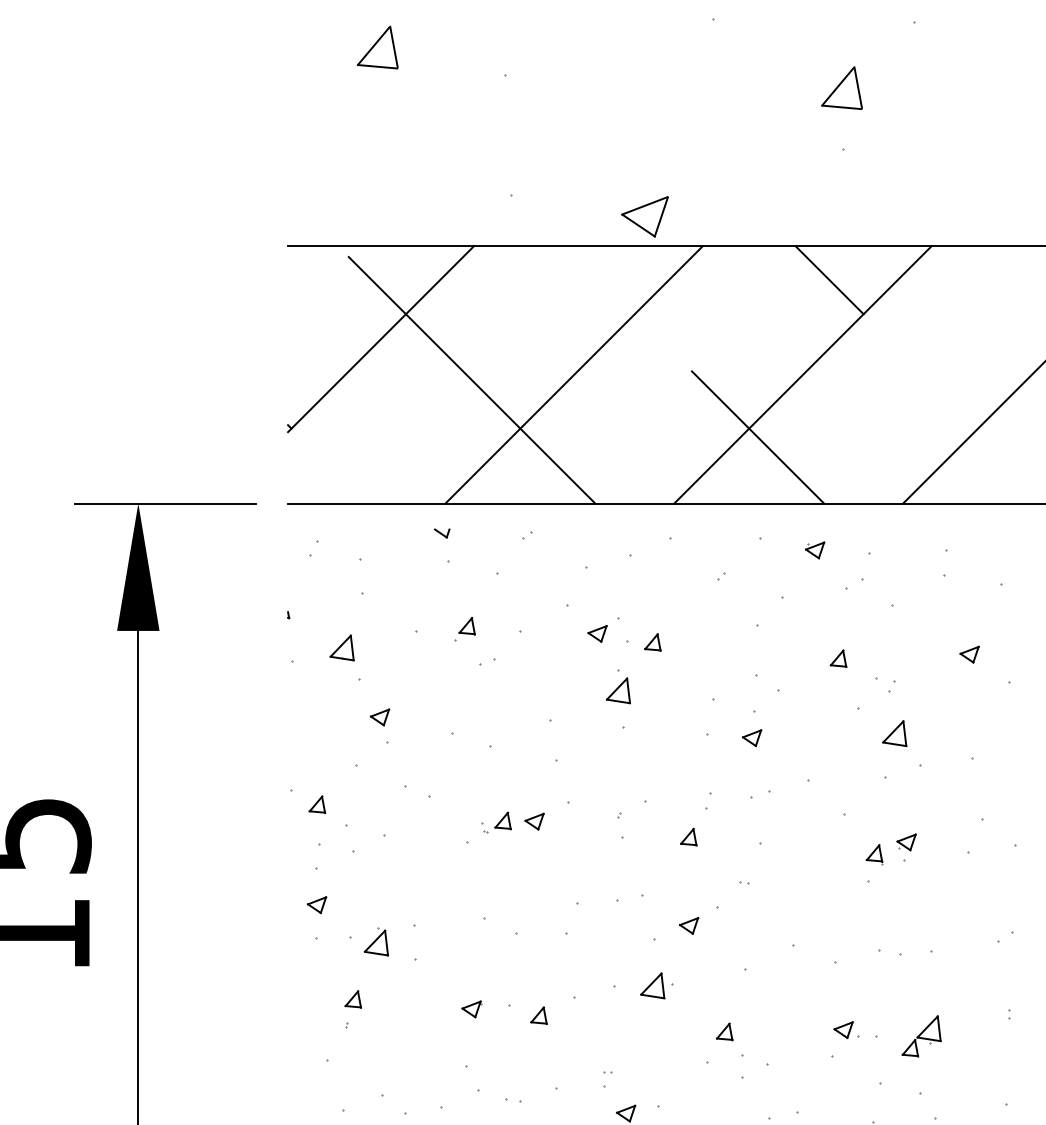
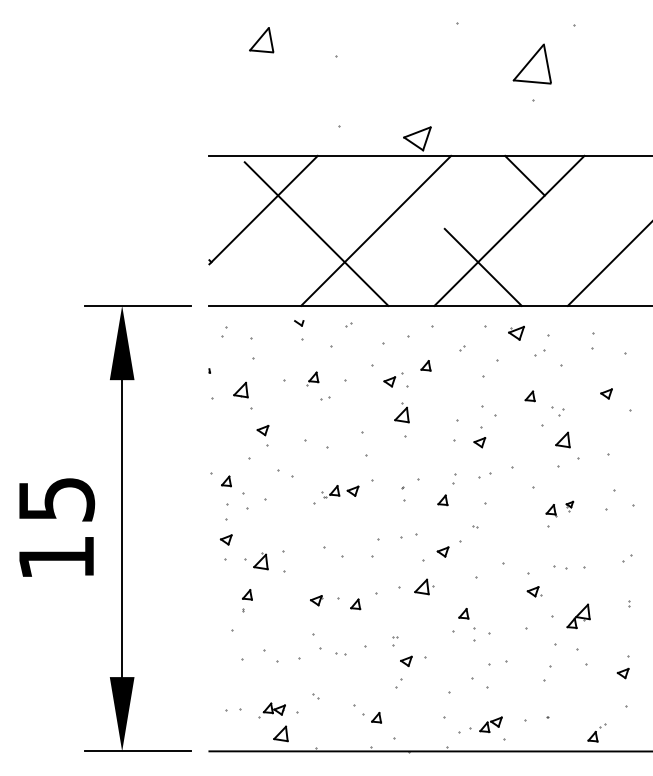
part: (840, 87) -> (531, 63), size x1.6
part: (815, 549) -> (516, 332), size x1.4
part: (652, 641) -> (425, 365), moved
part: (905, 847) -> (569, 506), size x0.6
part: (845, 1029) -> (534, 591), moved

